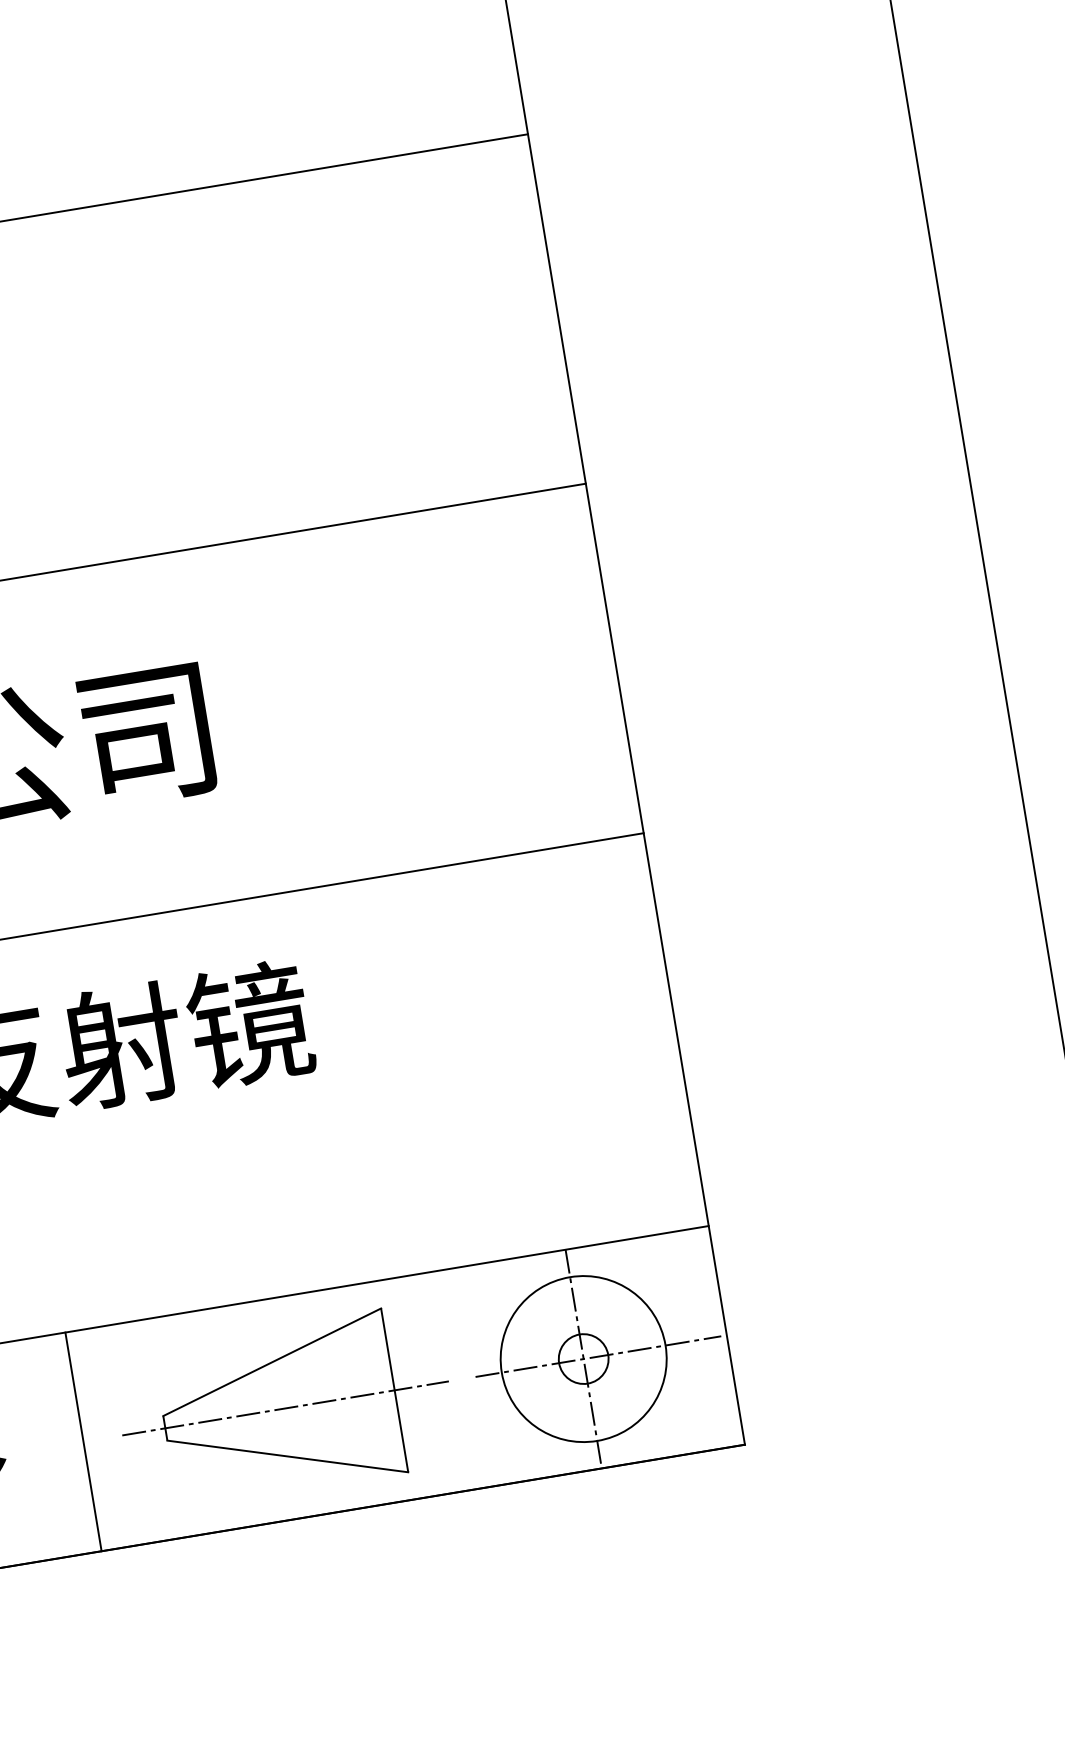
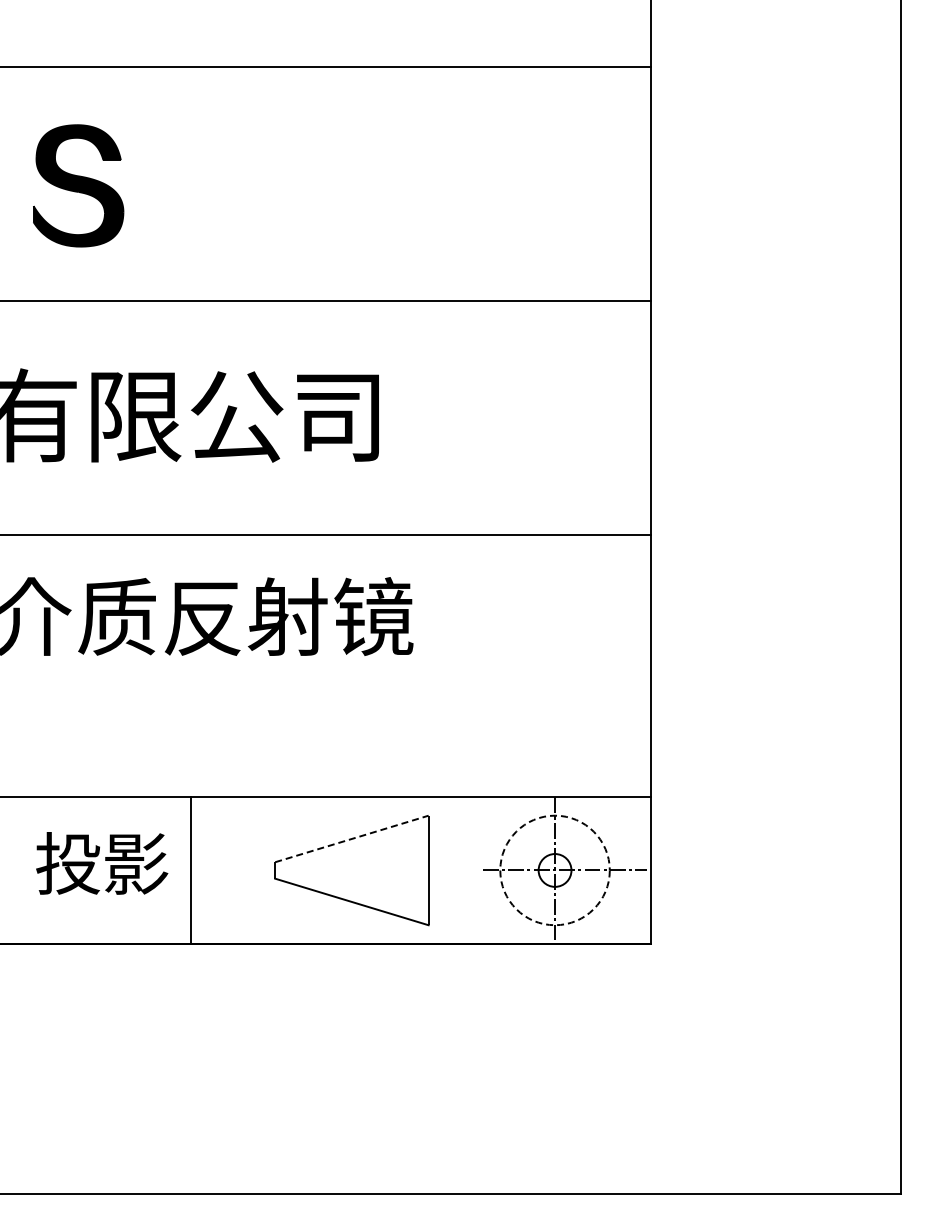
circle: (582, 1359) -> (554, 870), solid -> dashed
line: (272, 1361) -> (352, 838), solid -> dashed
line: (285, 1408) -> (355, 870), removed
line: (83, 1441) -> (191, 870), moved

